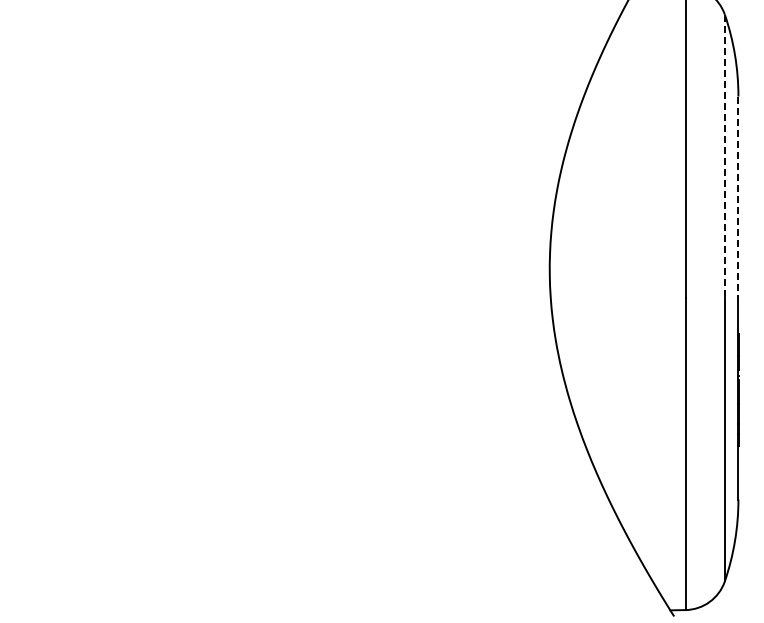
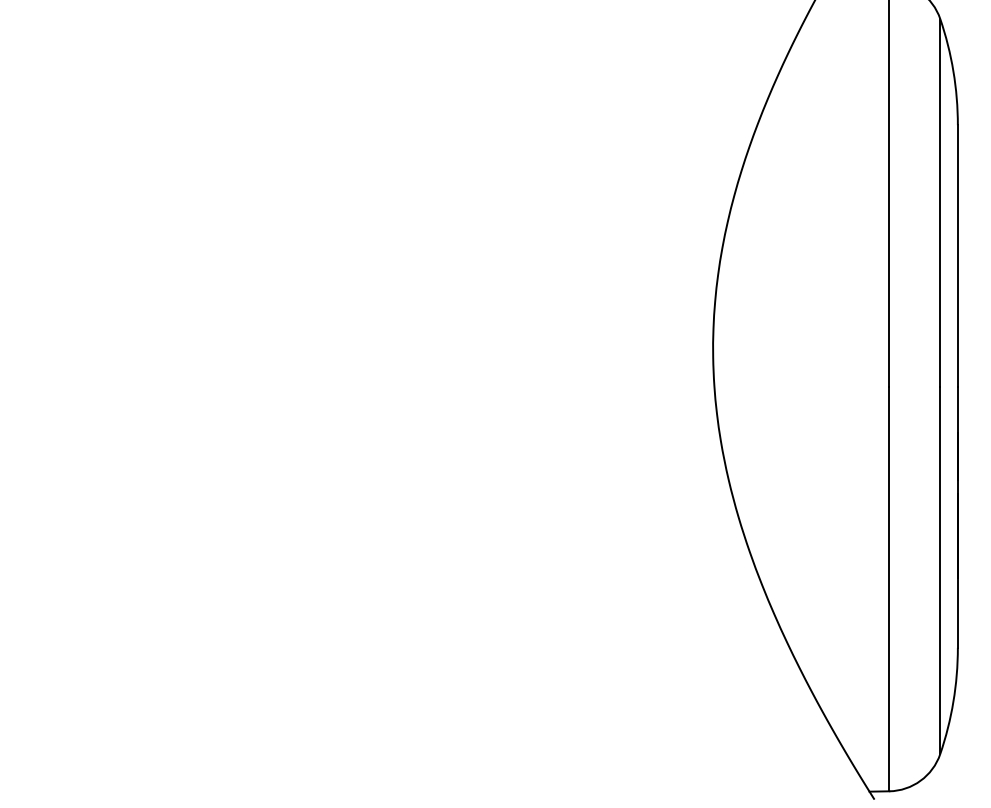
line: (724, 156) -> (939, 202), dashed -> solid
line: (738, 197) -> (957, 256), dashed -> solid

